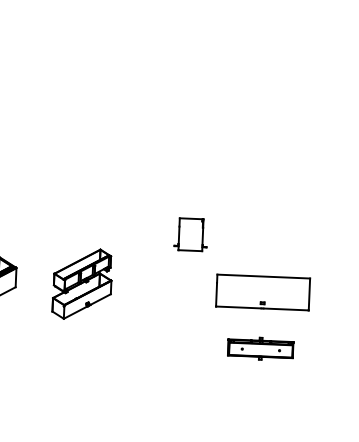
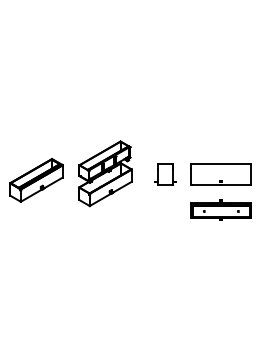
part: (190, 235) -> (165, 174), moved
part: (82, 283) -> (105, 173), size x1.43
part: (259, 347) -> (220, 209), size x1.43

